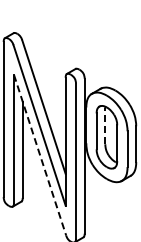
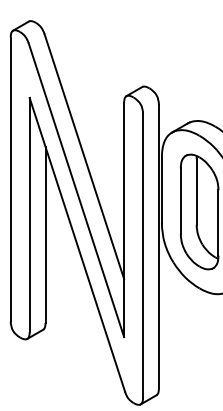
line: (105, 126) -> (197, 192), dashed -> solid
line: (40, 155) -> (78, 245), dashed -> solid

